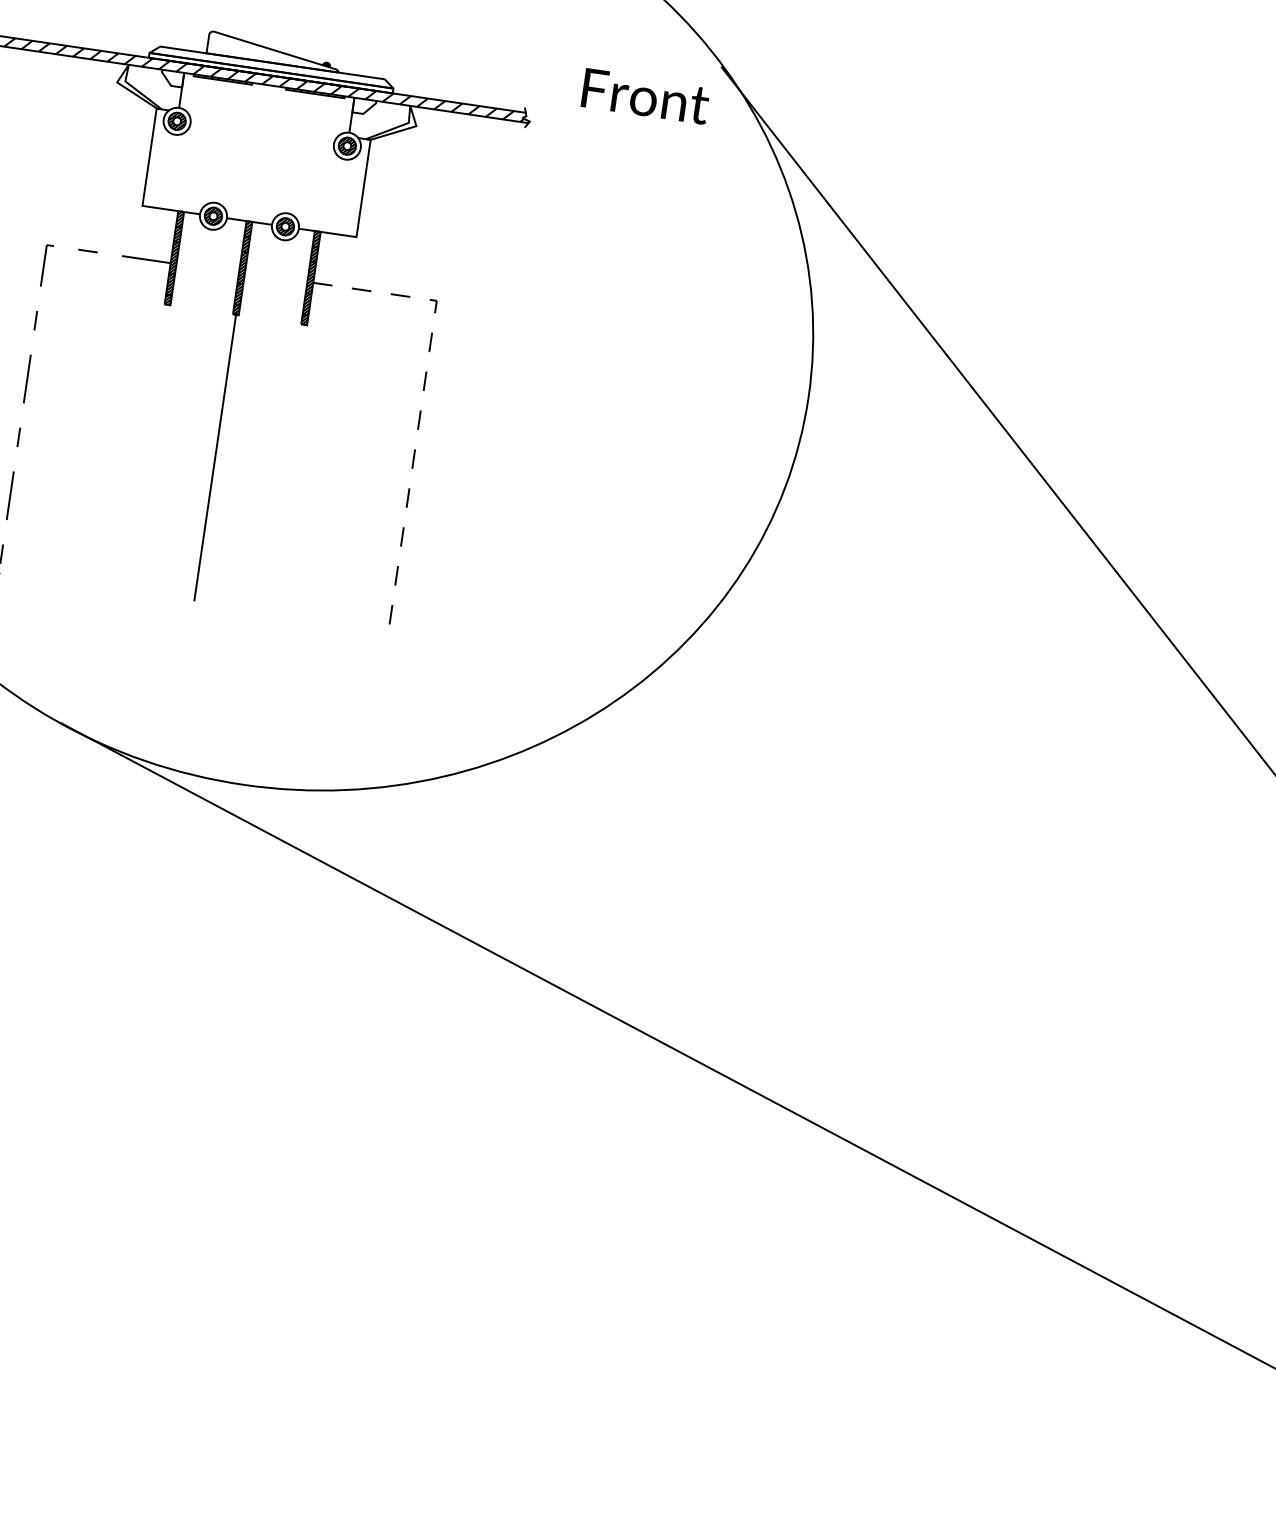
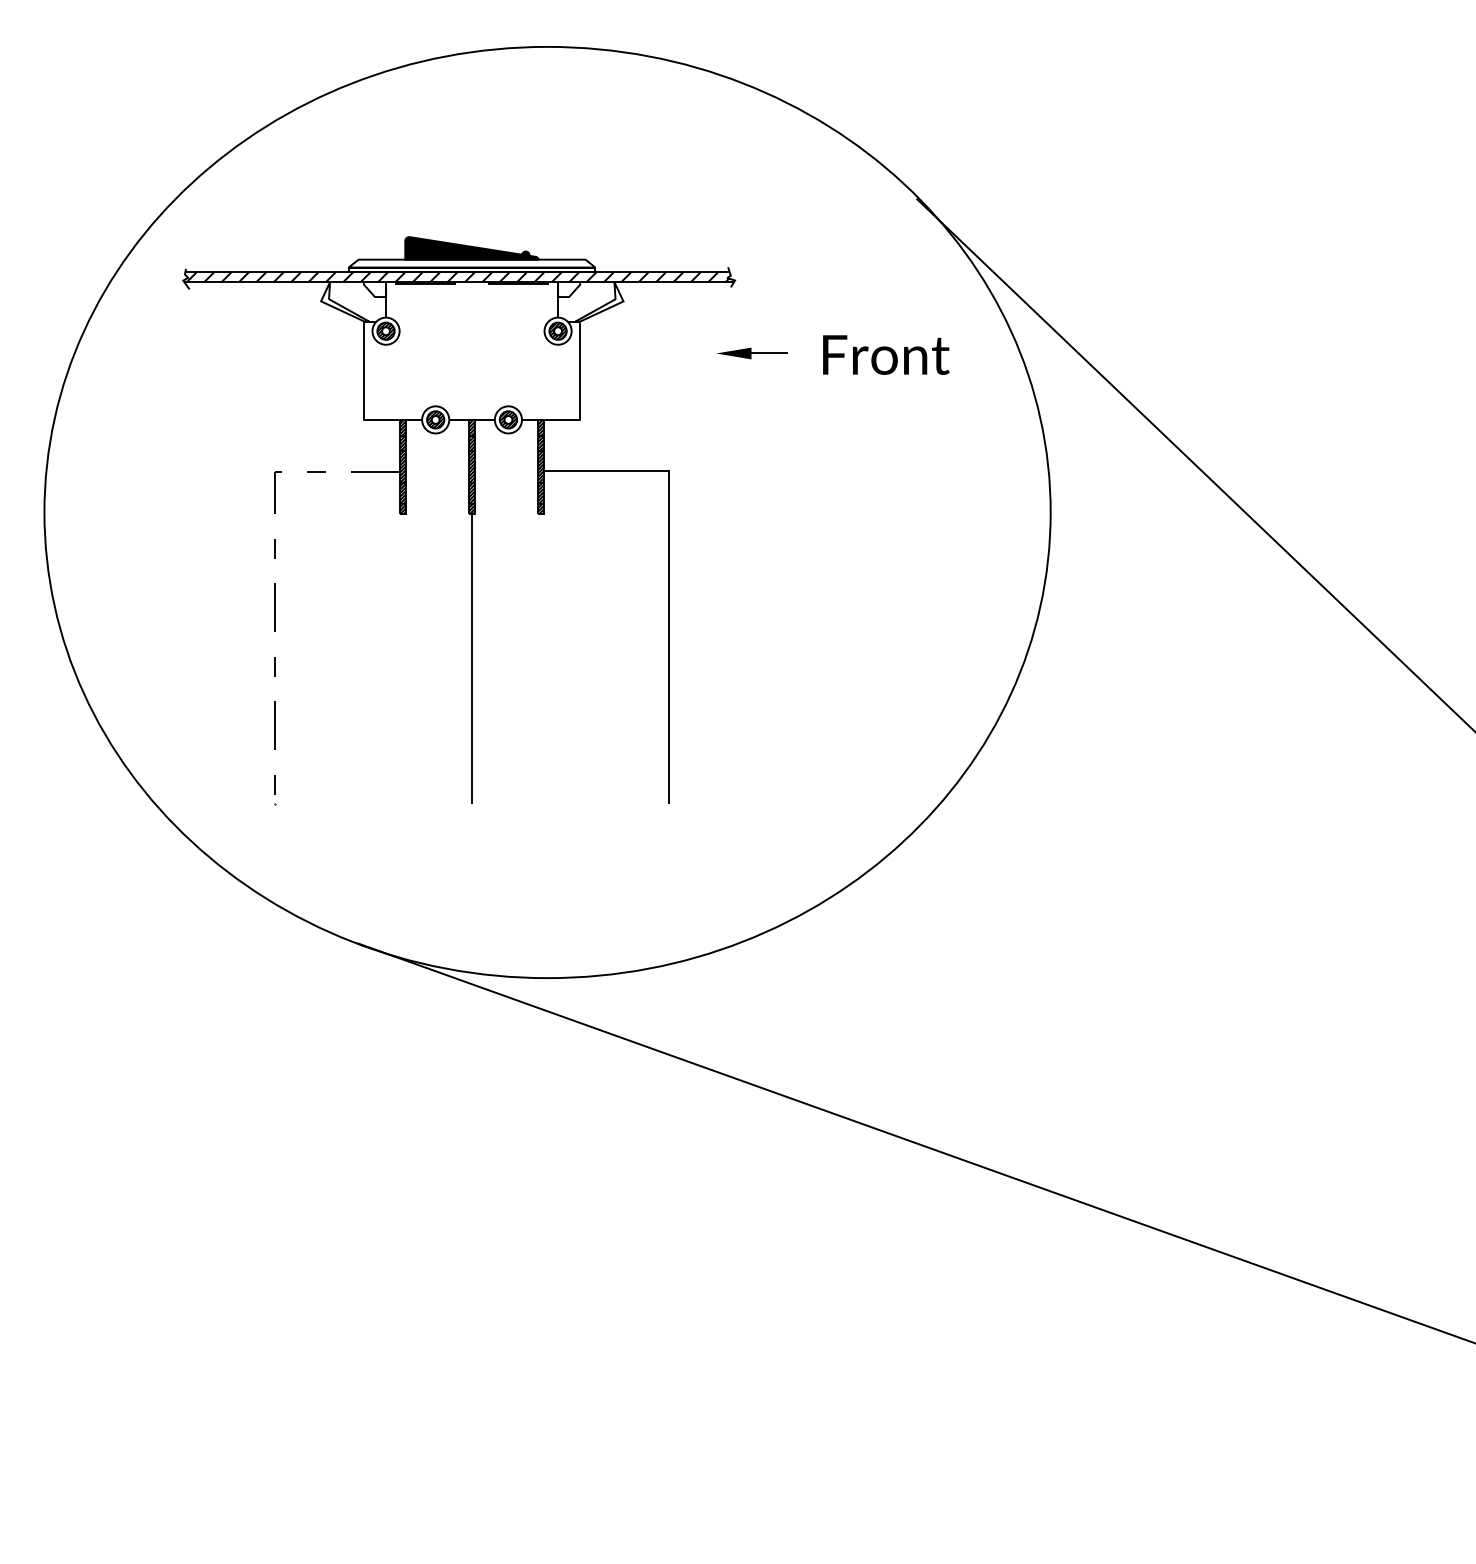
fill: (273, 51) -> (471, 248), added
text: (646, 96) -> (886, 354), moved
part: (535, 196) -> (751, 353), added
line: (421, 402) -> (668, 574), dashed -> solid

